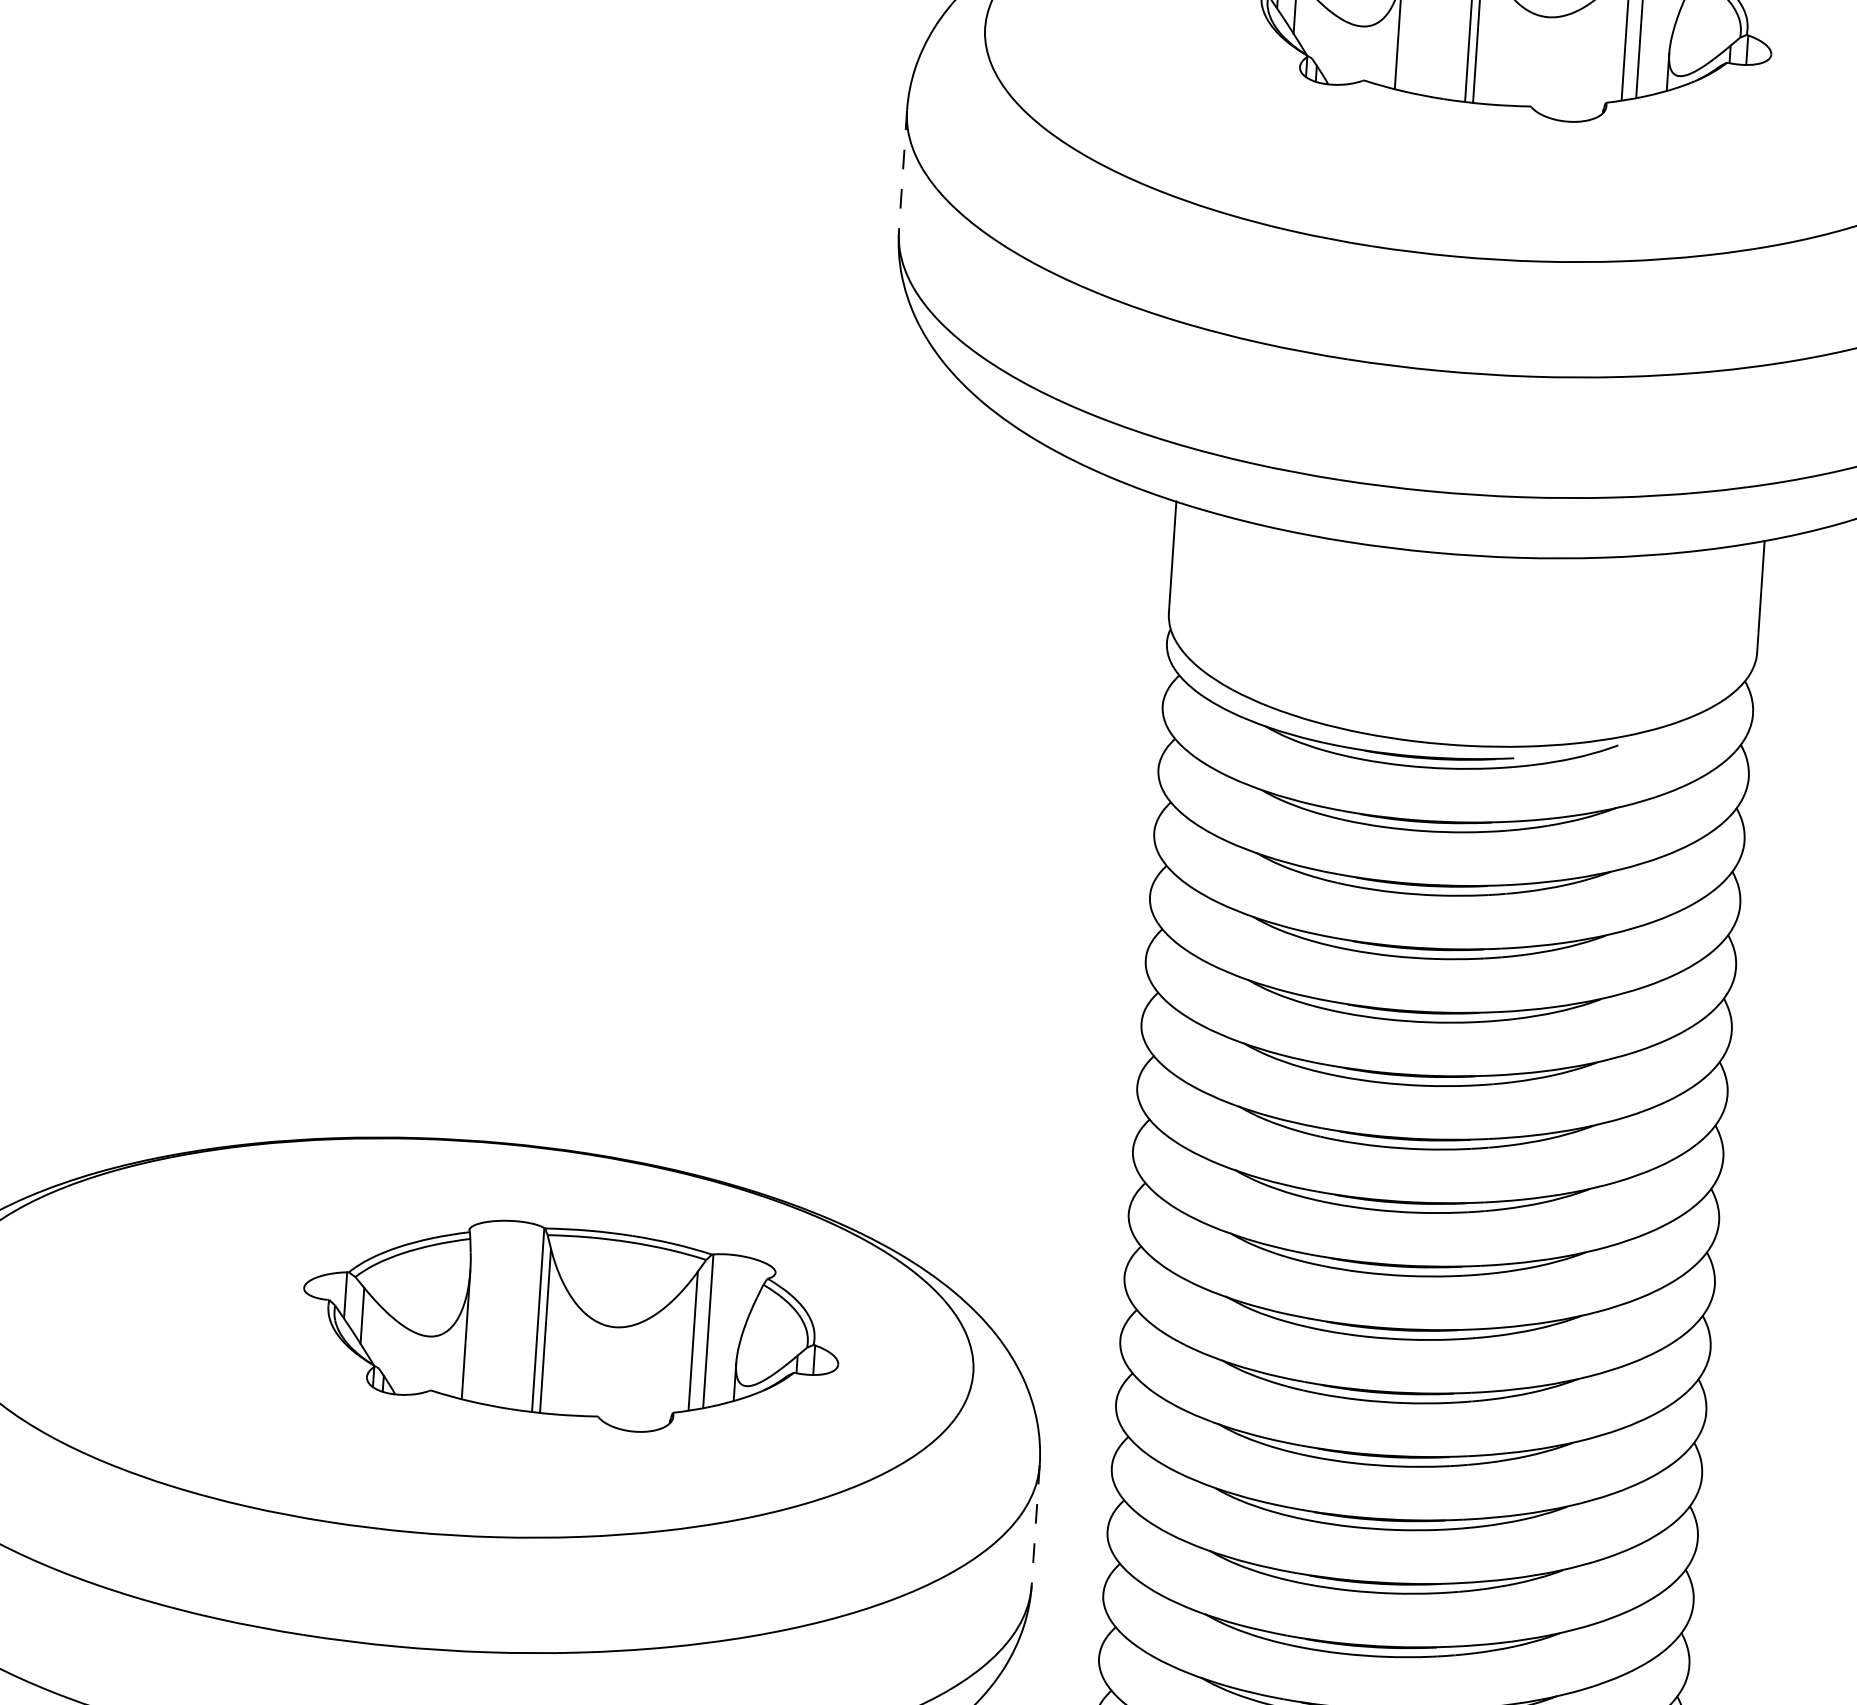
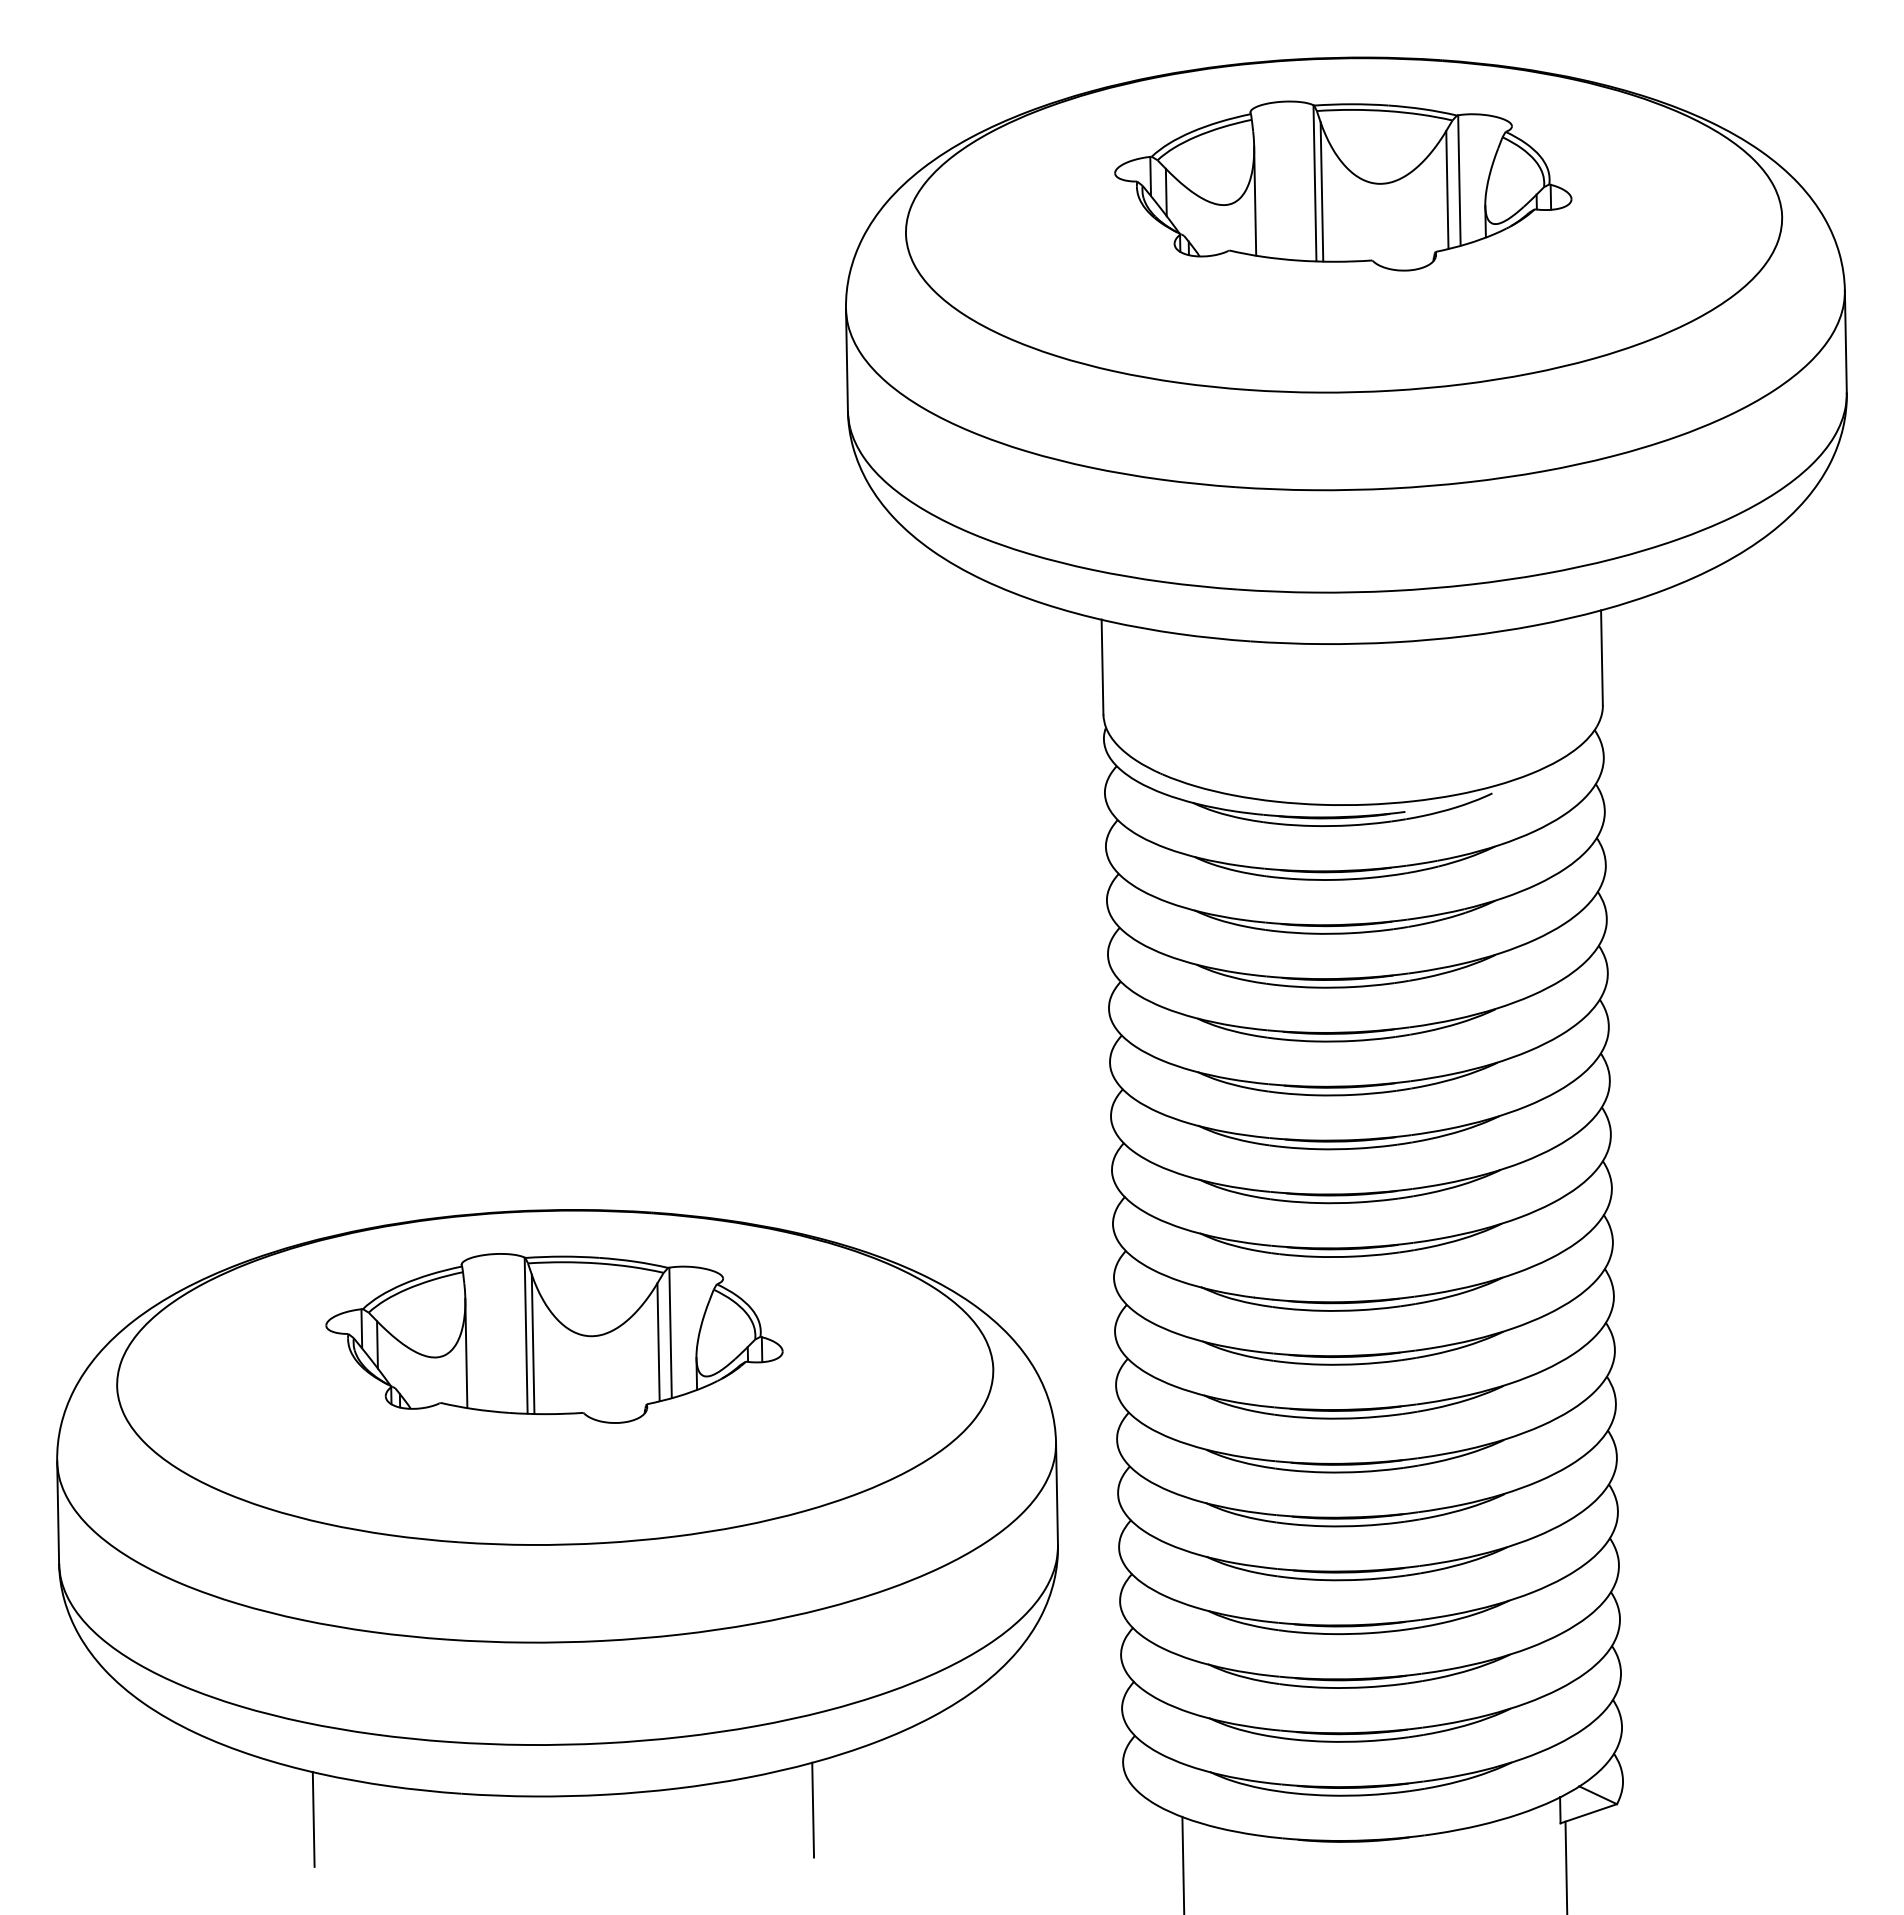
line: (902, 171) -> (846, 360), dashed -> solid
part: (571, 1326) -> (554, 1338), moved
line: (1036, 1525) -> (1057, 1494), dashed -> solid

